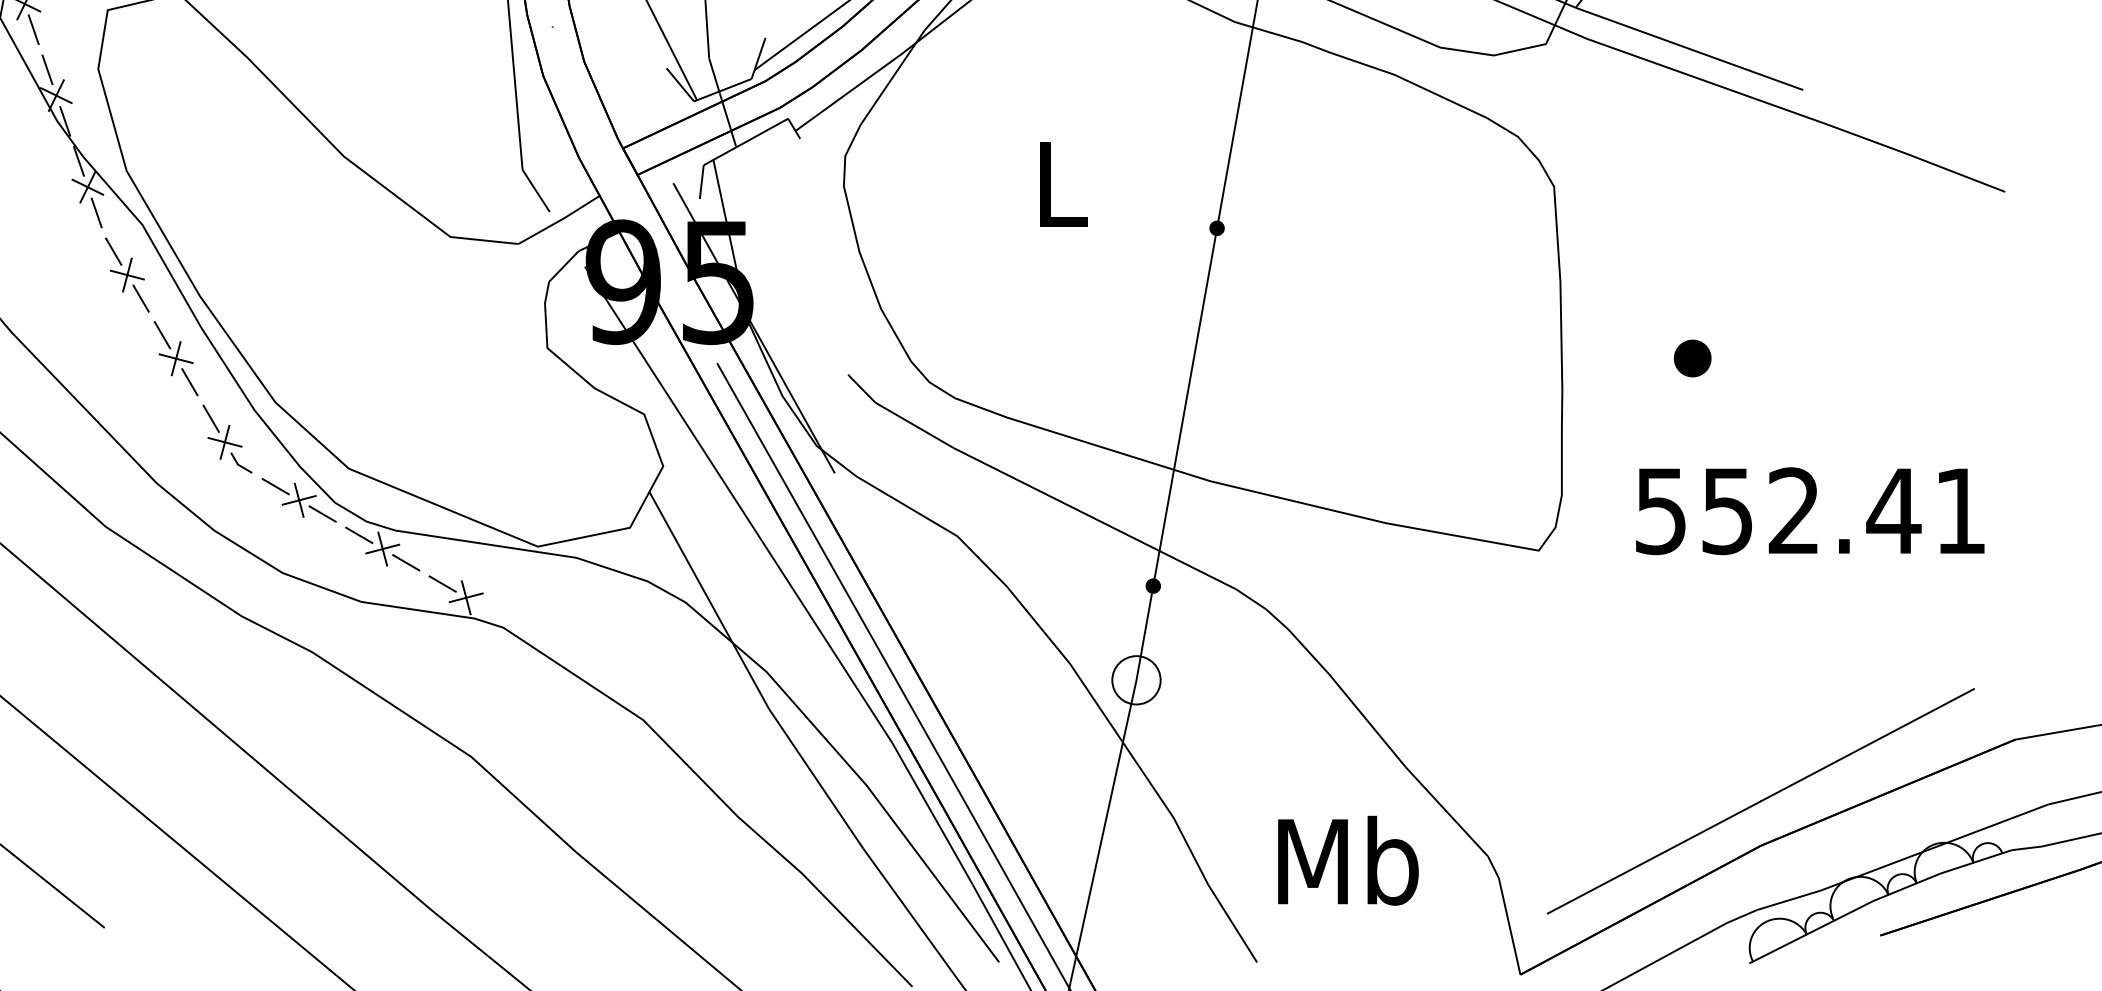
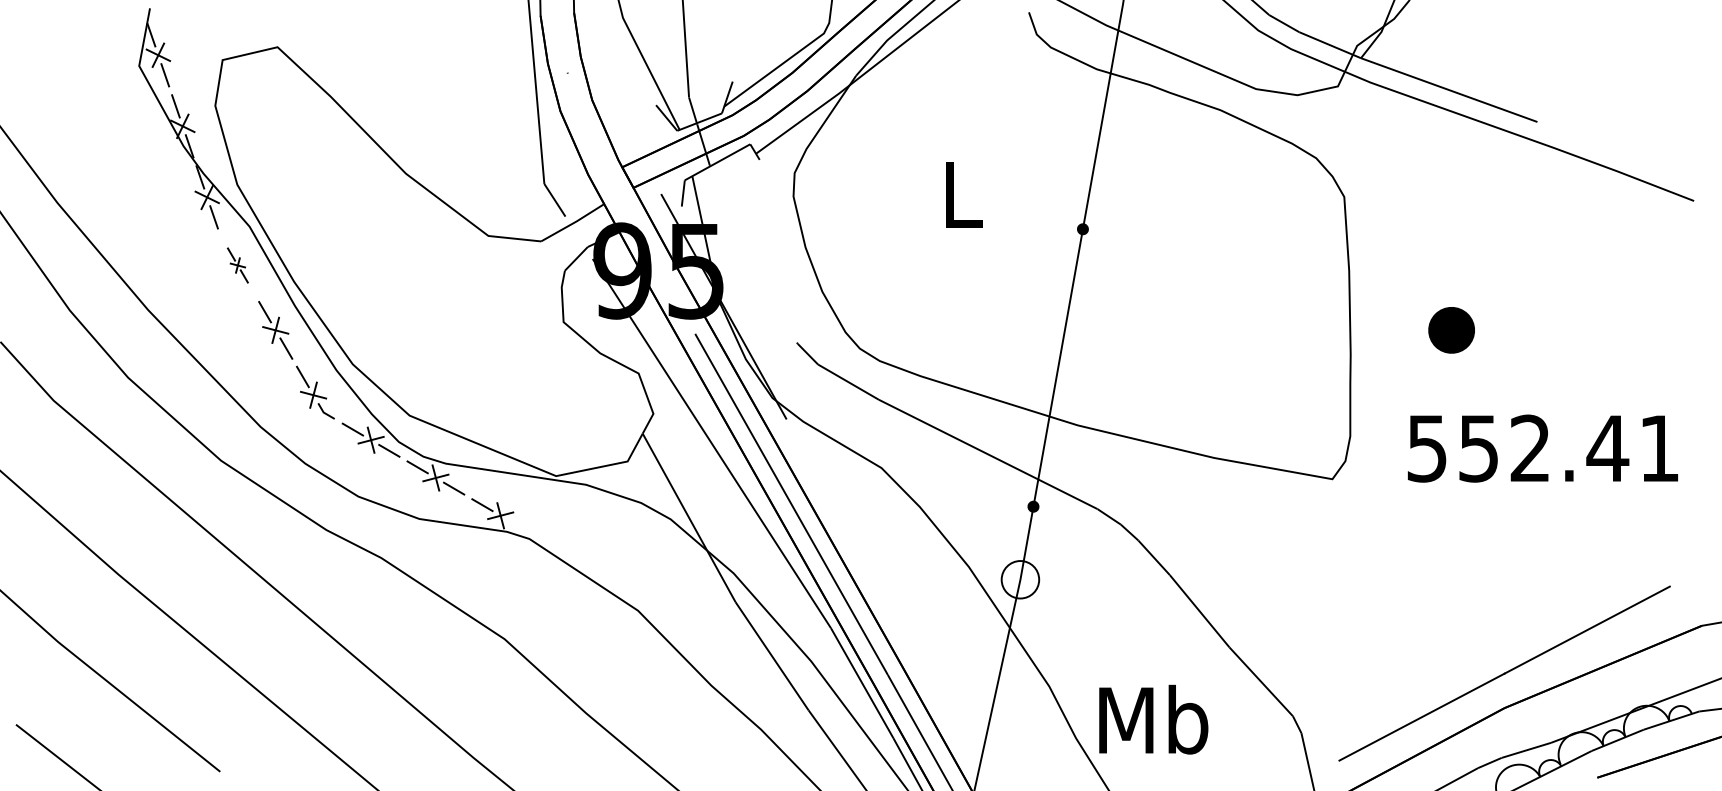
part: (126, 275) -> (237, 265), size x0.6
part: (1692, 357) -> (1451, 329), size x1.6
text: (1348, 860) -> (1153, 719), moved

